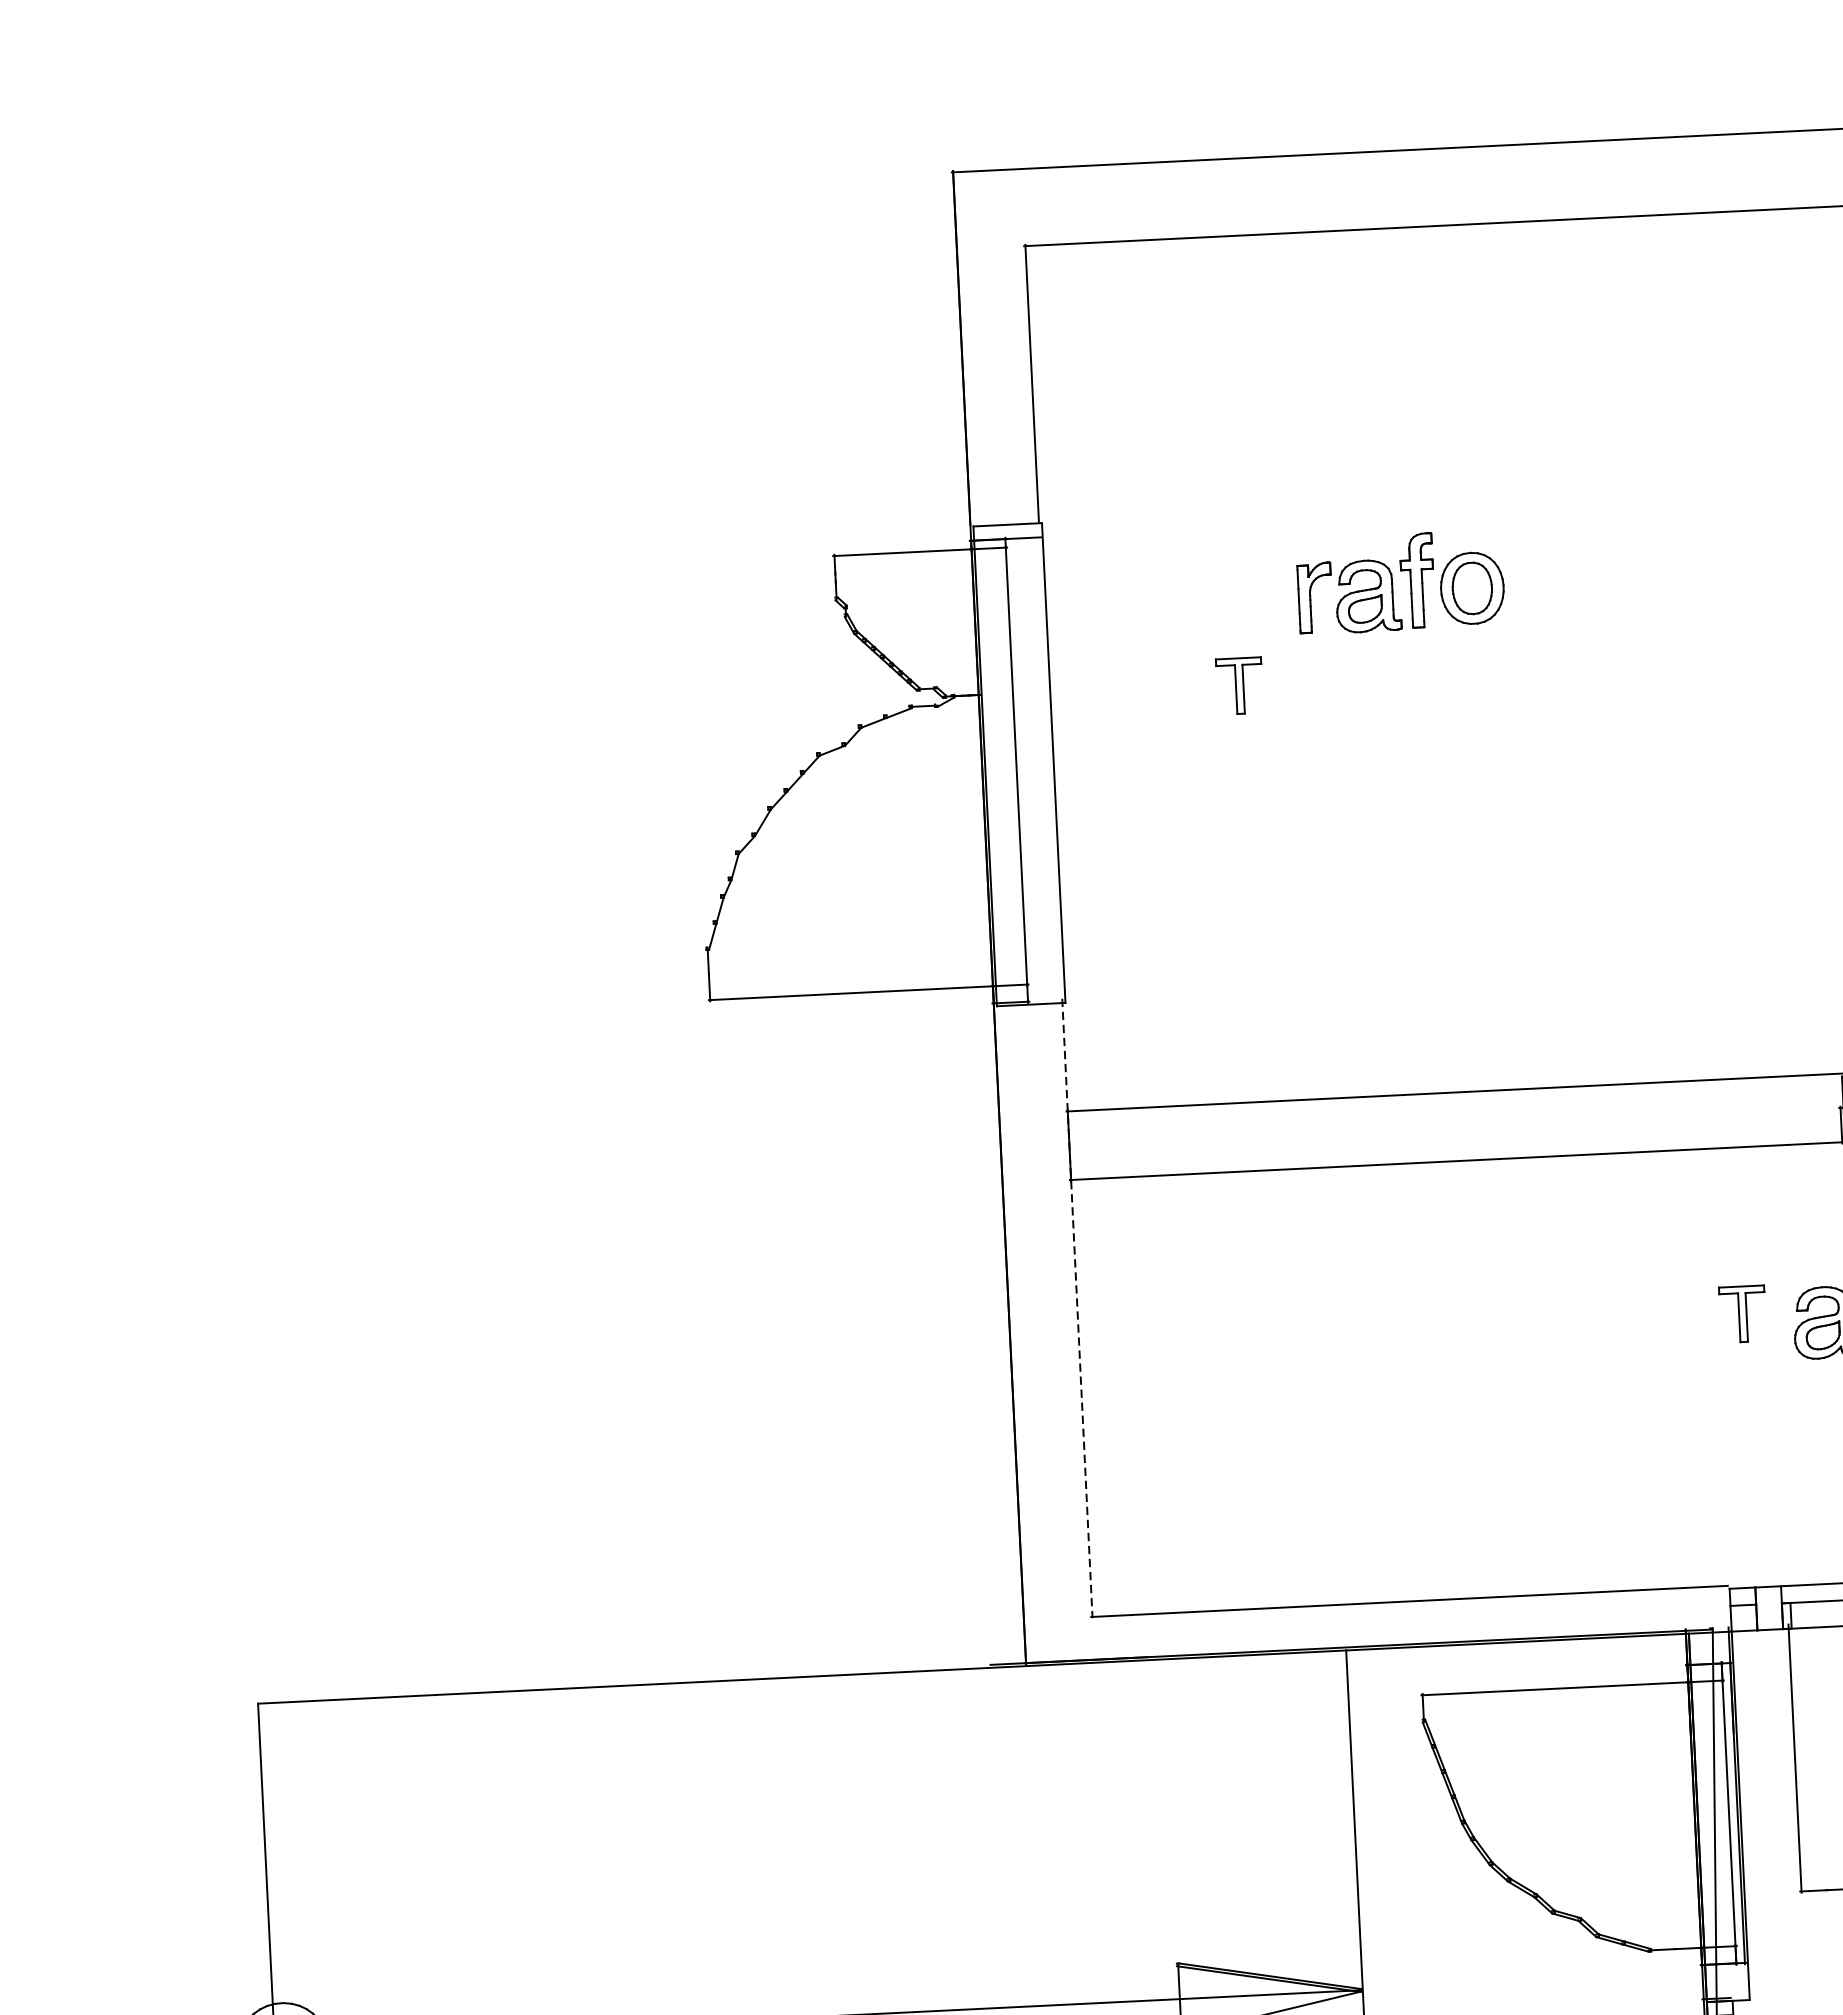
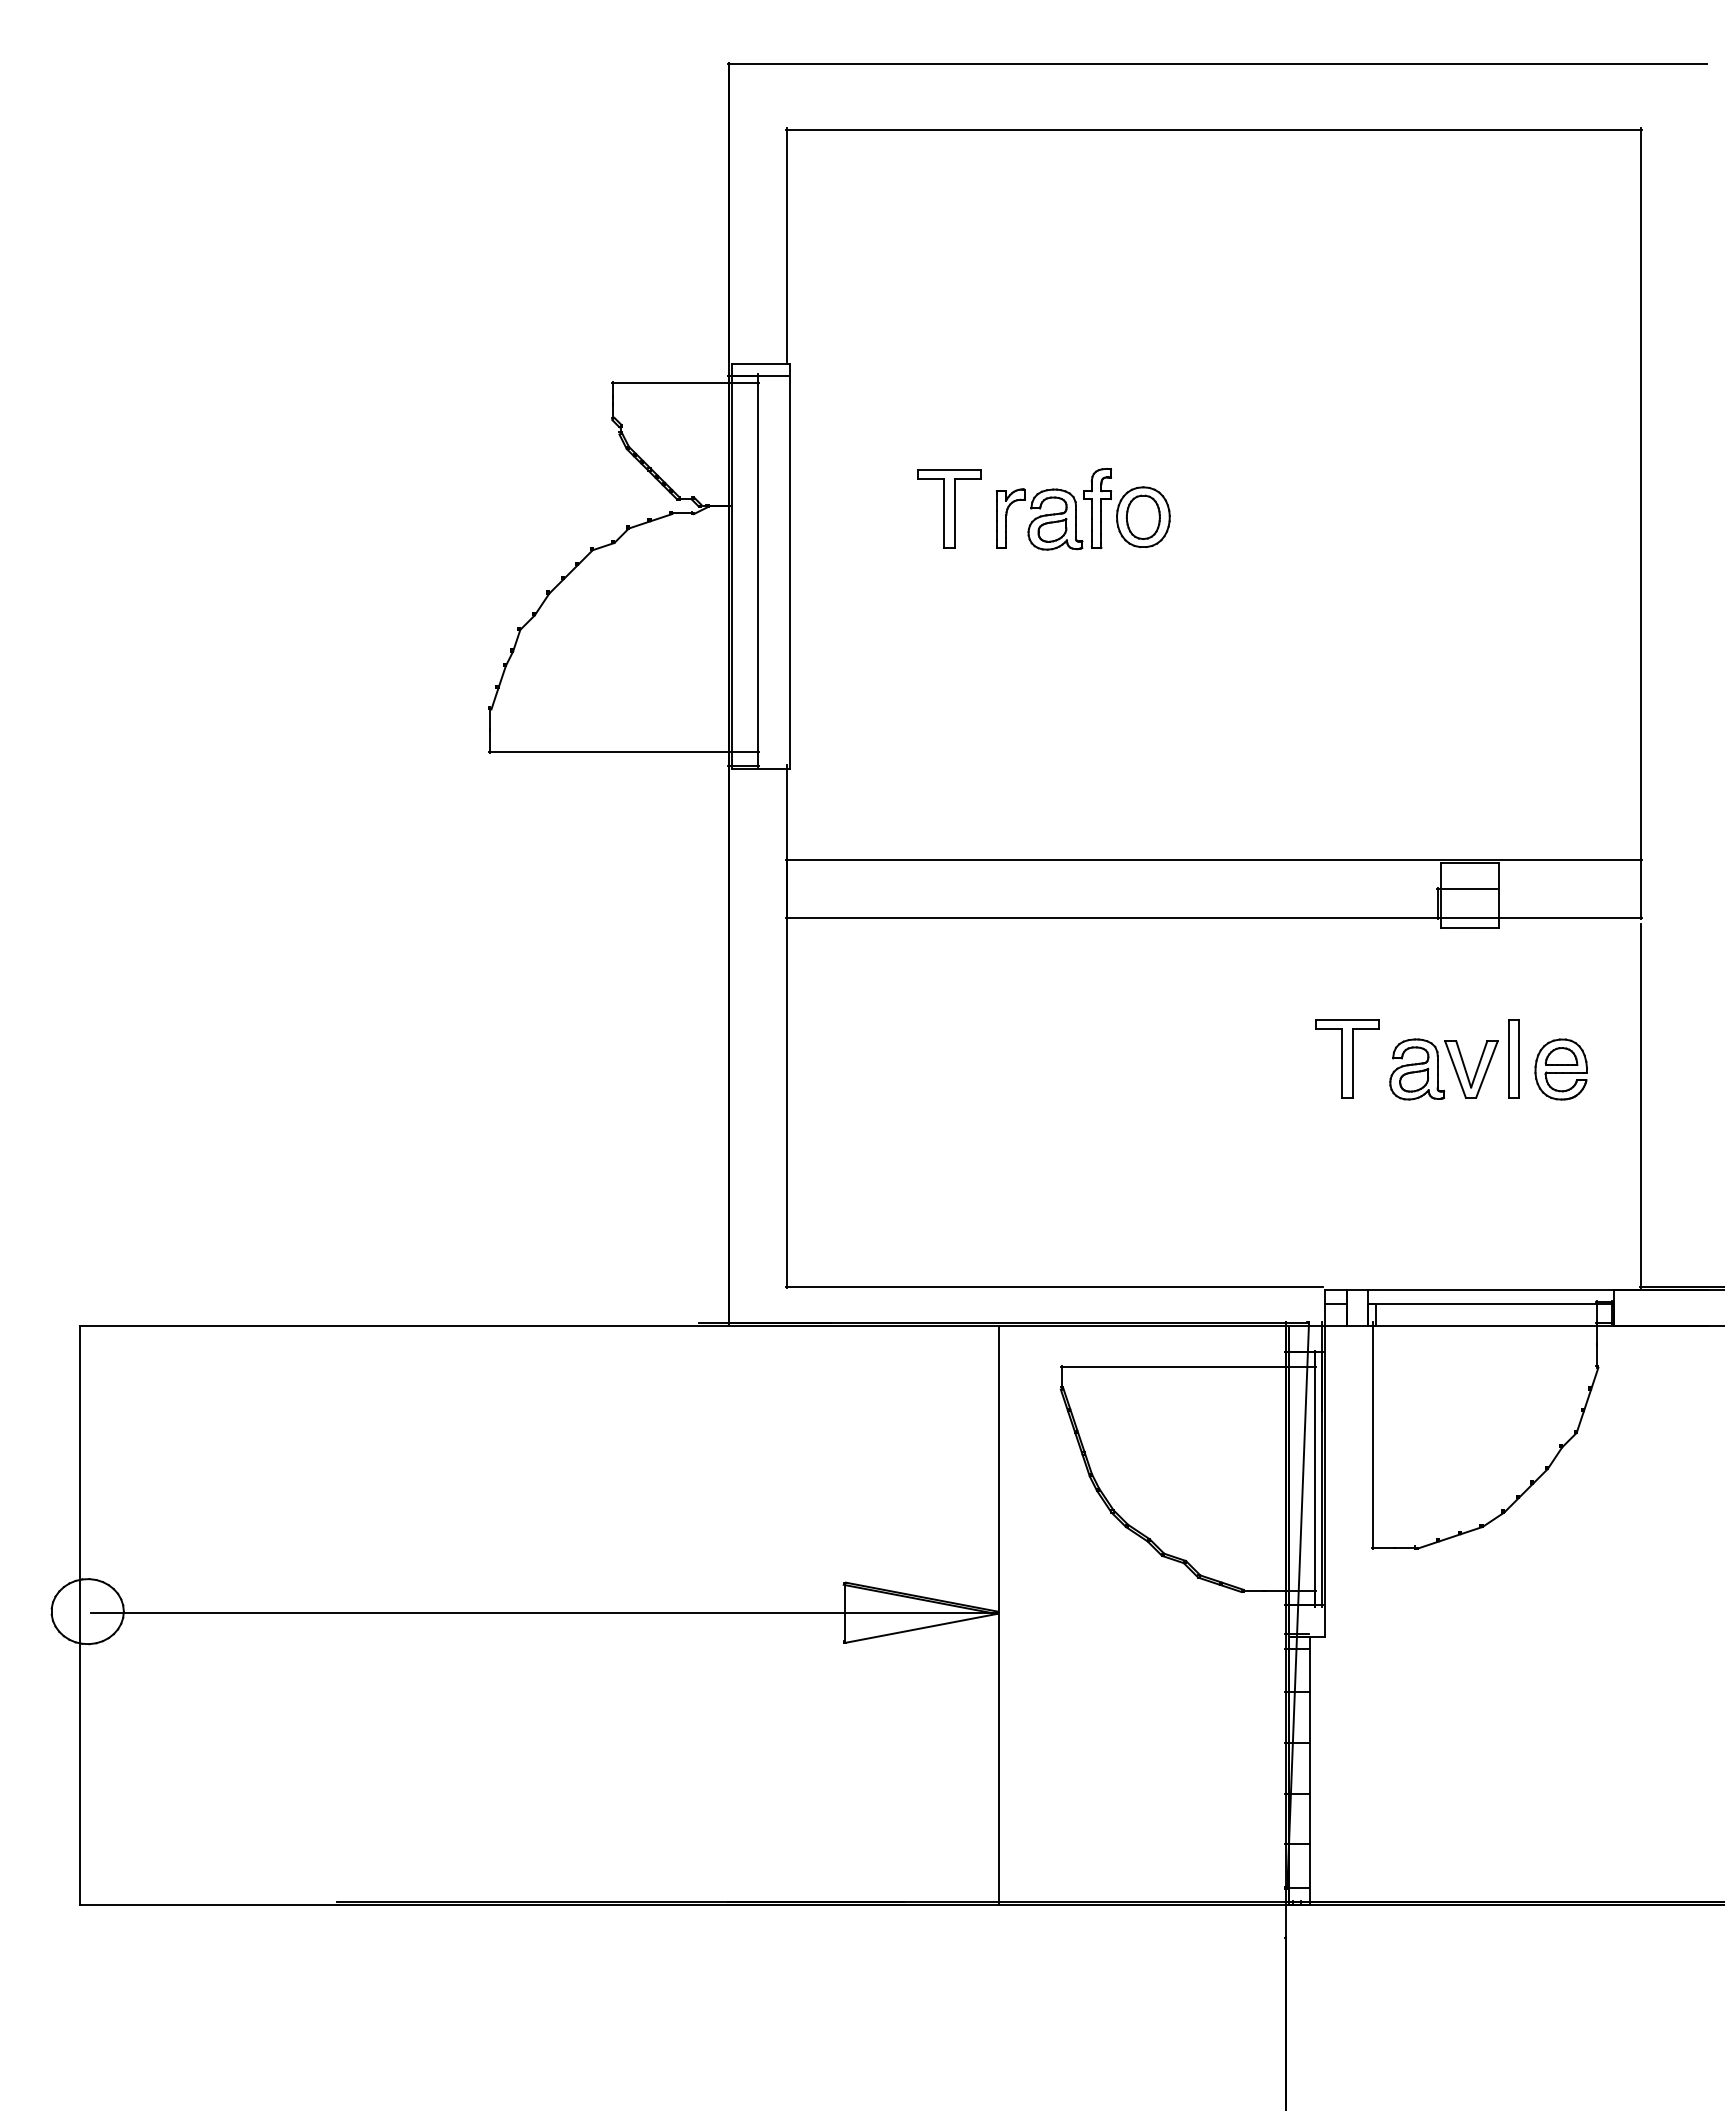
part: (1392, 583) -> (1076, 509), moved
part: (1239, 685) -> (949, 508), size x1.67
line: (1076, 1308) -> (786, 1026), dashed -> solid
part: (1743, 1313) -> (1347, 1058), size x1.67

